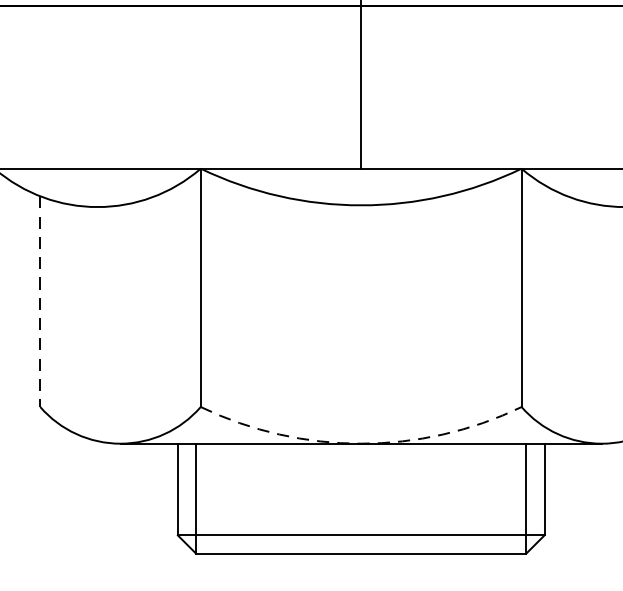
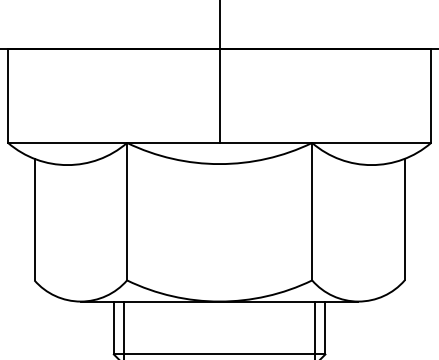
line: (40, 301) -> (34, 219), dashed -> solid
arc: (360, 443) -> (219, 301), dashed -> solid

